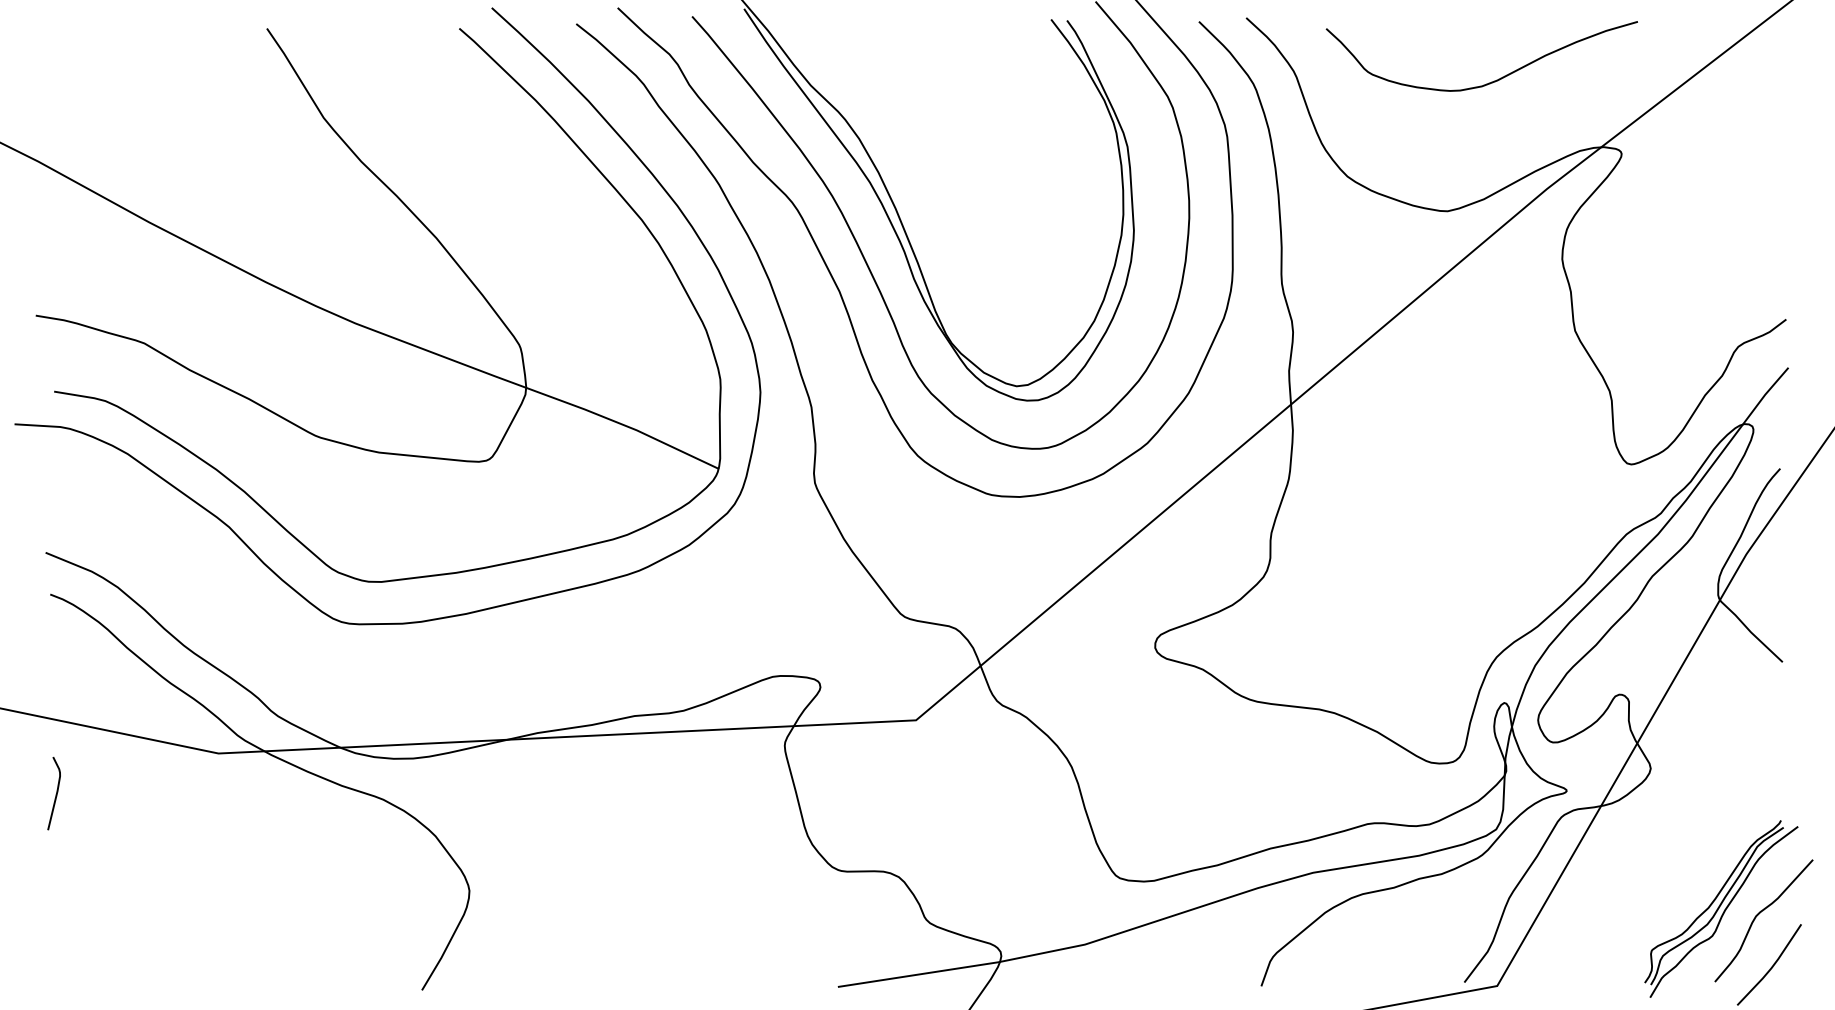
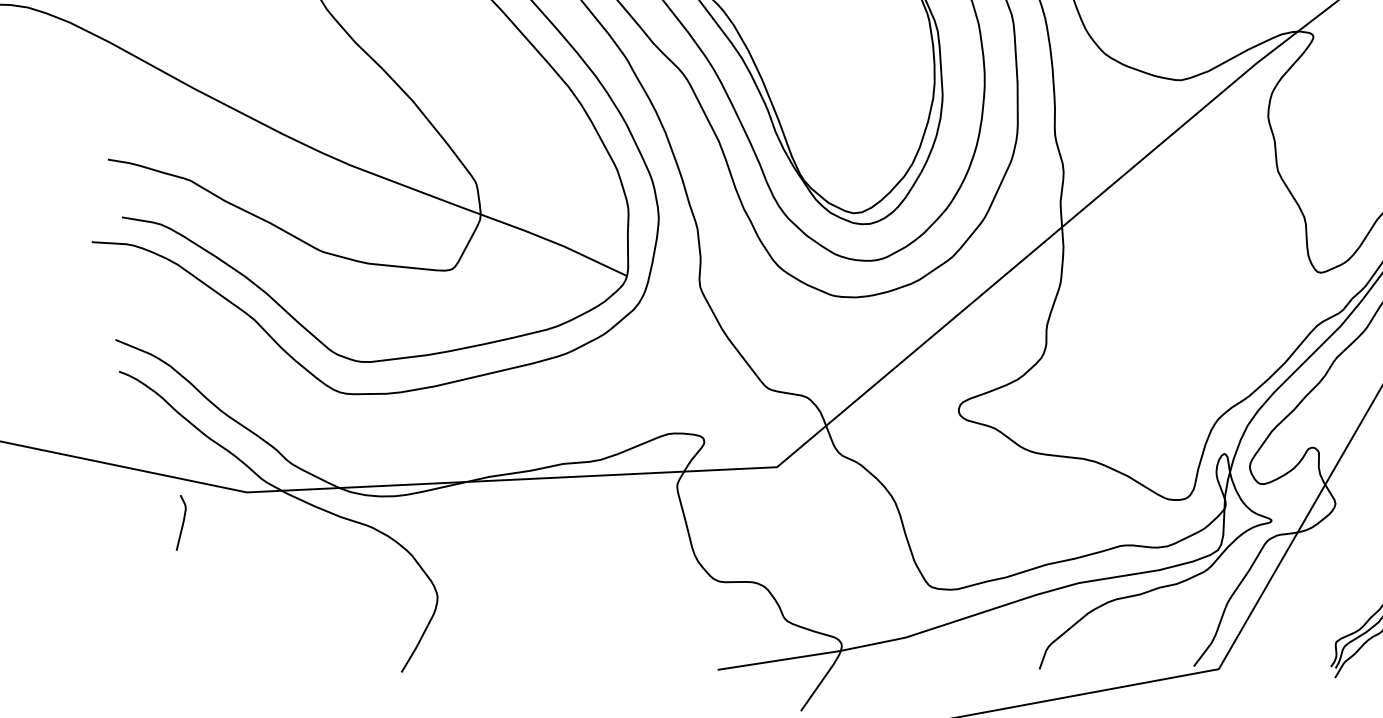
curve: (55, 794) -> (182, 523), moved

